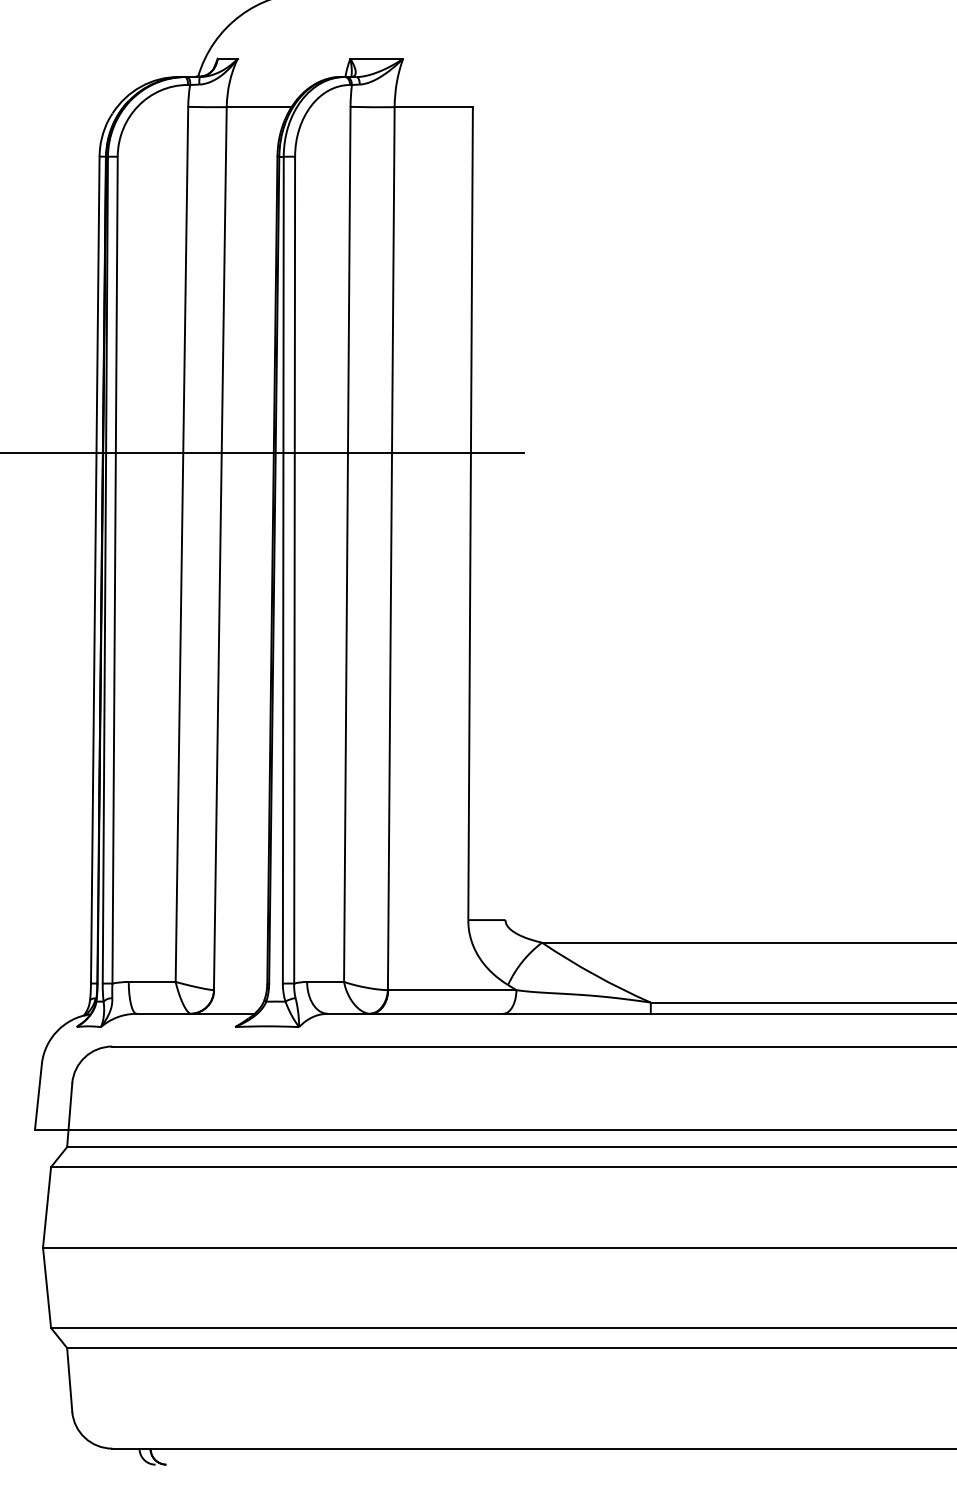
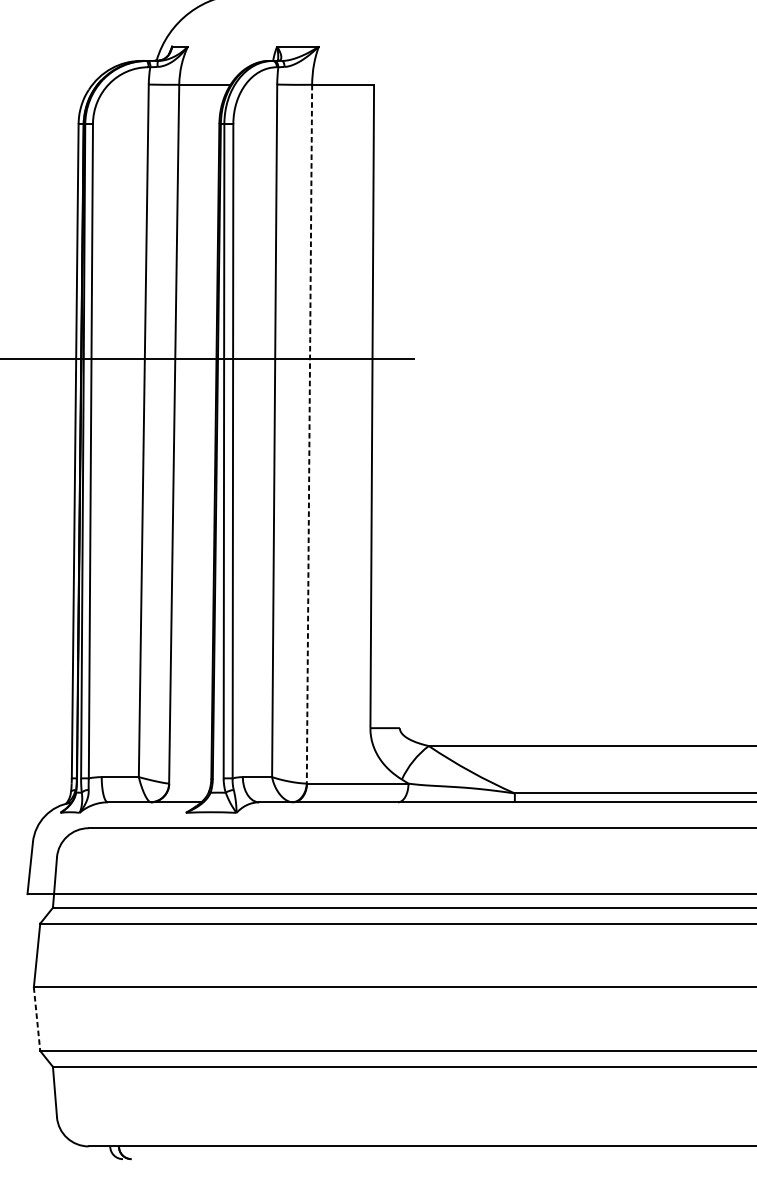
line: (391, 547) -> (309, 433), solid -> dashed
line: (47, 1288) -> (37, 1019), solid -> dashed

